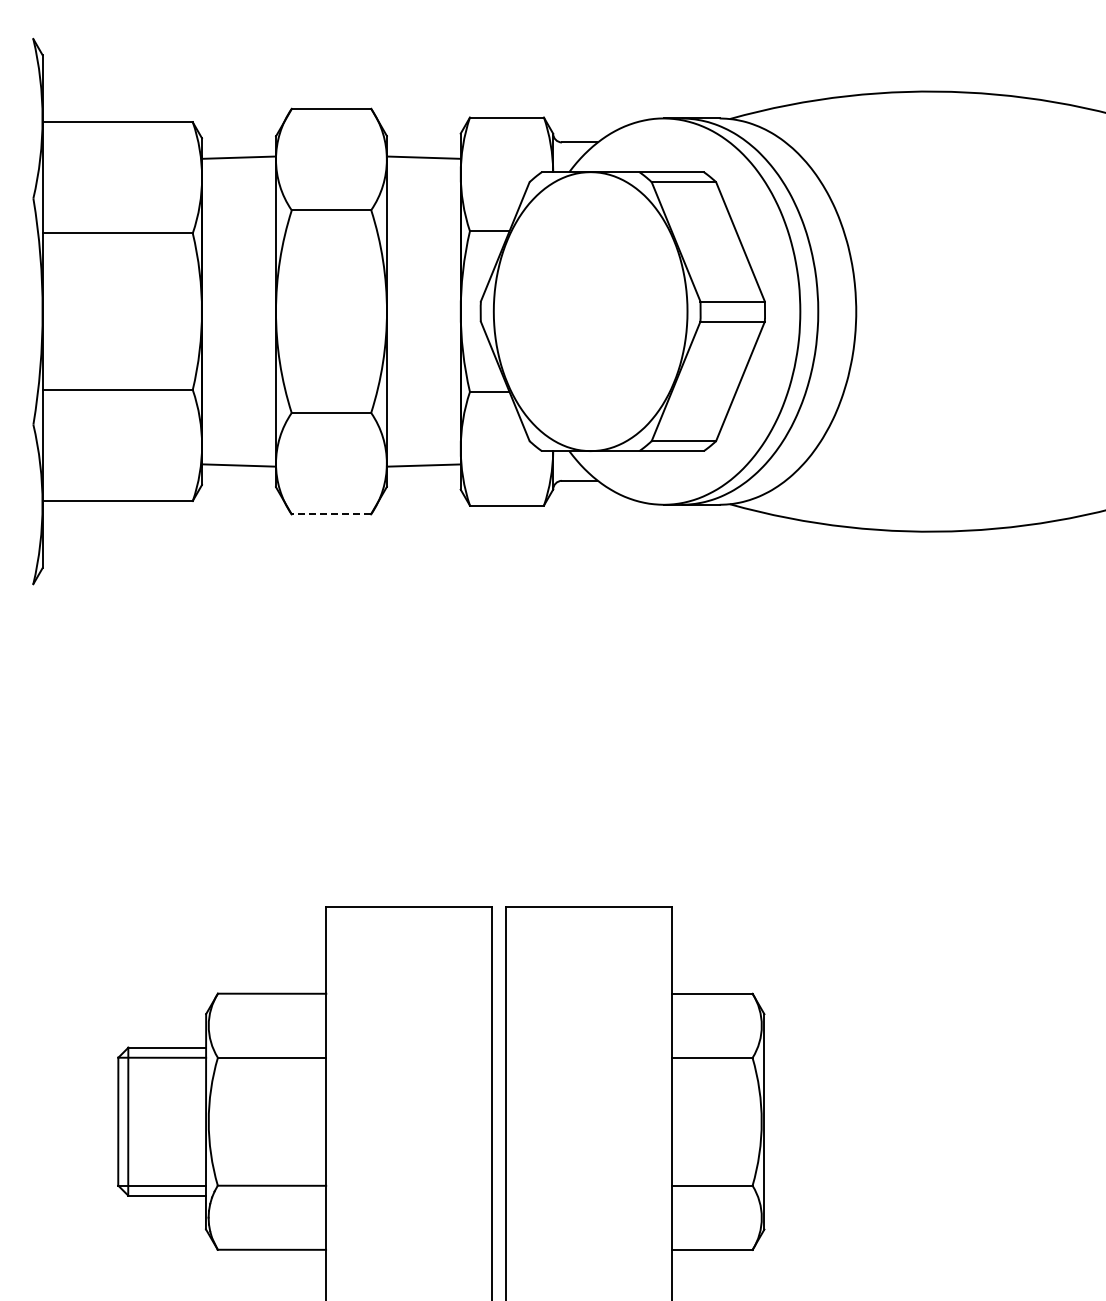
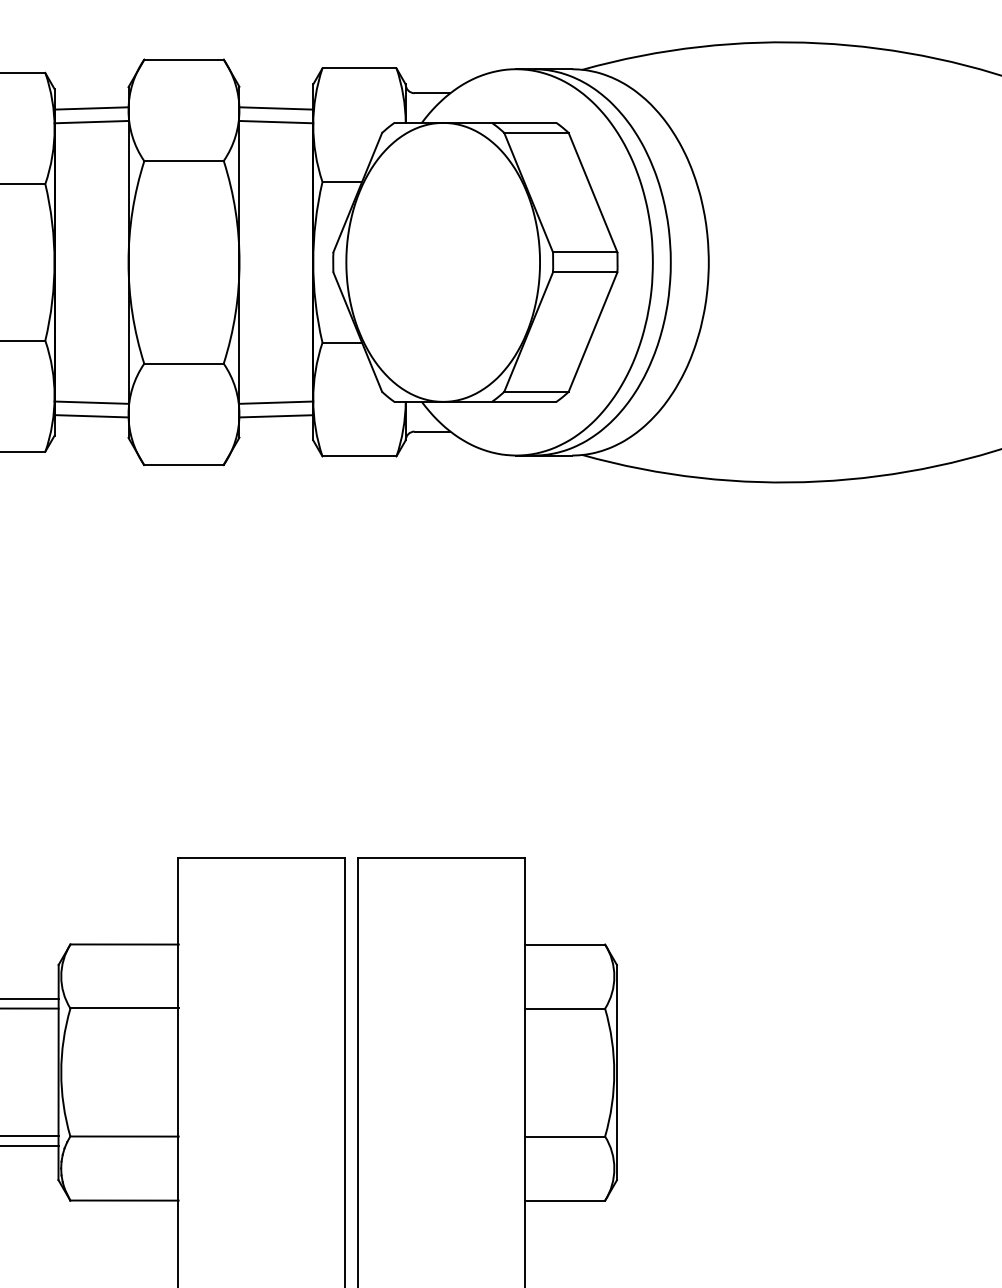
line: (238, 171) -> (91, 122), added
line: (423, 171) -> (276, 122), added
line: (238, 451) -> (91, 402), added
line: (423, 451) -> (276, 402), added
line: (331, 514) -> (184, 465), dashed -> solid

